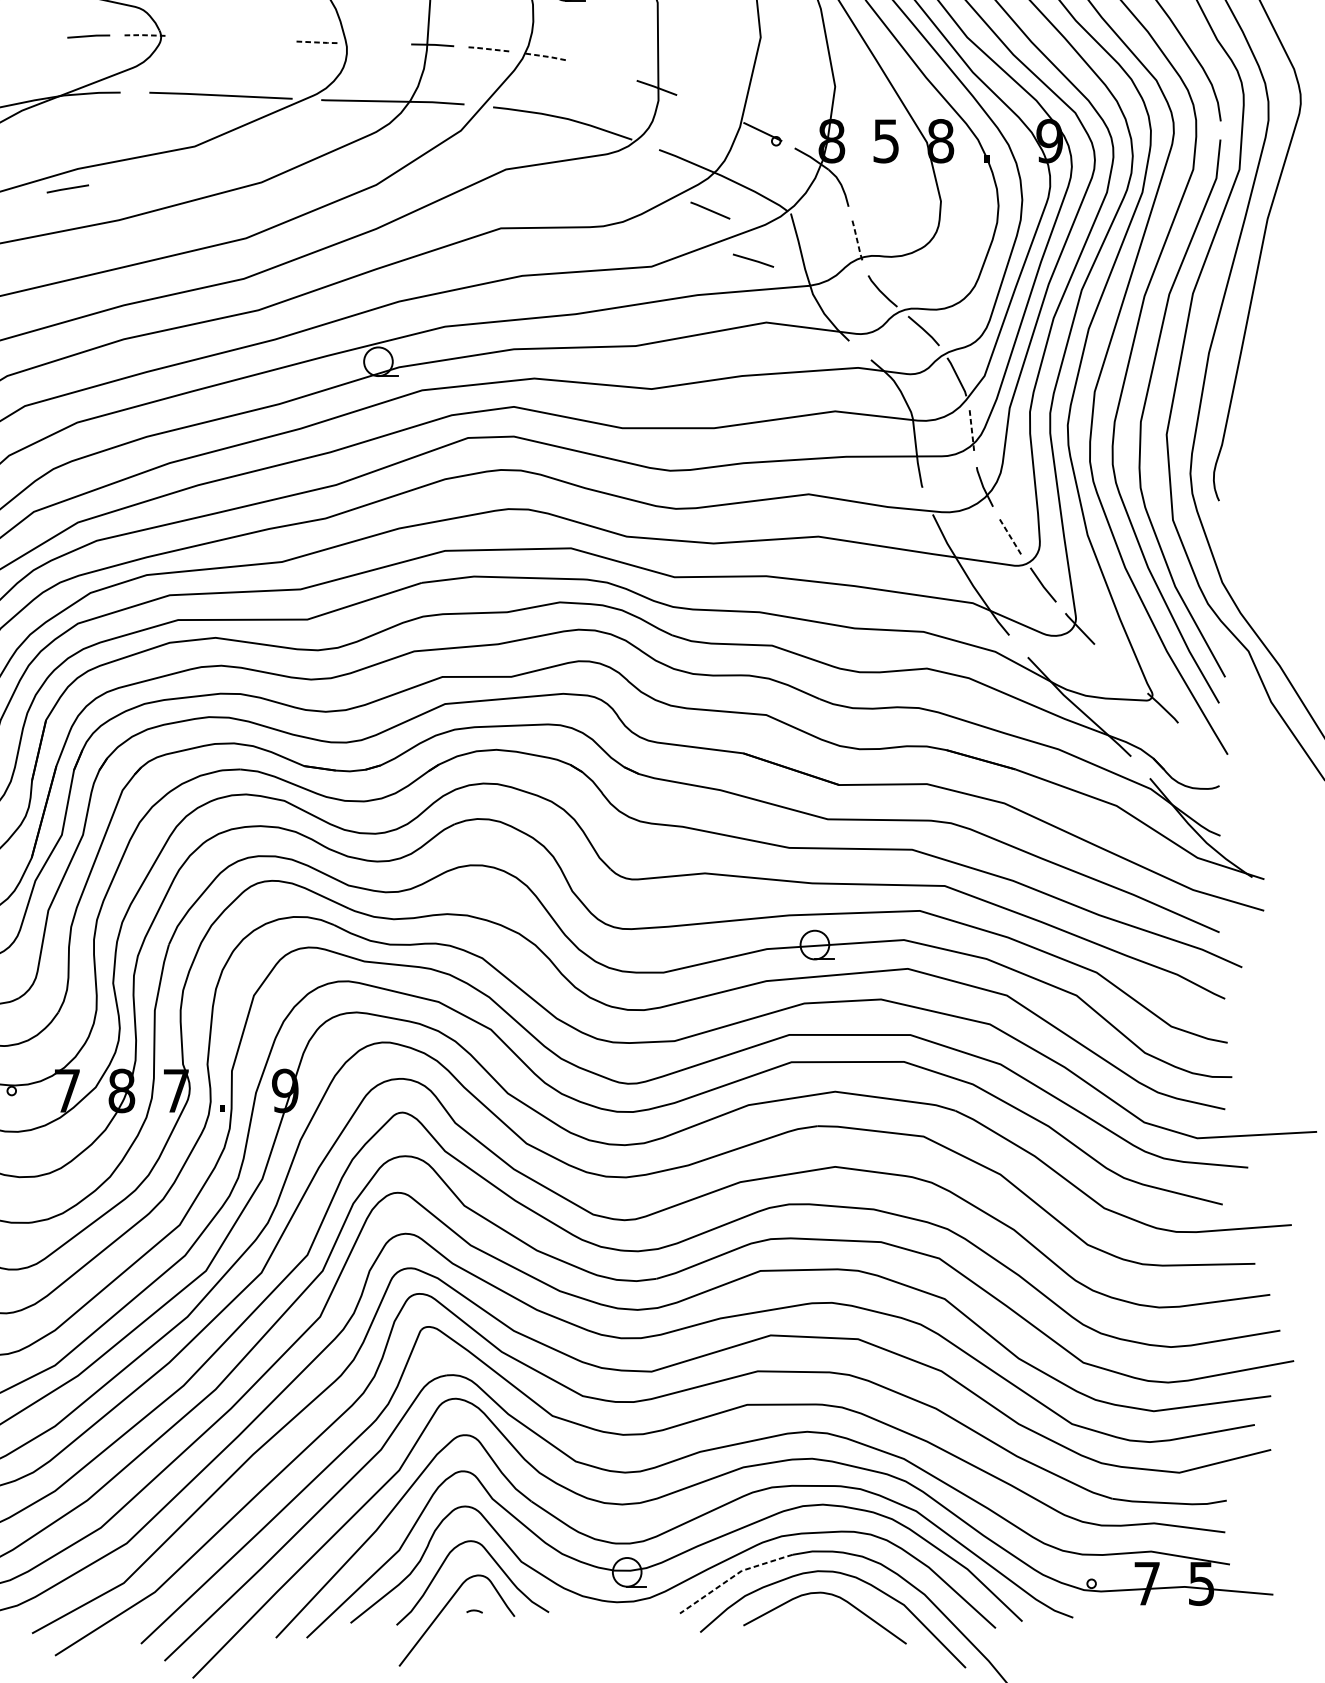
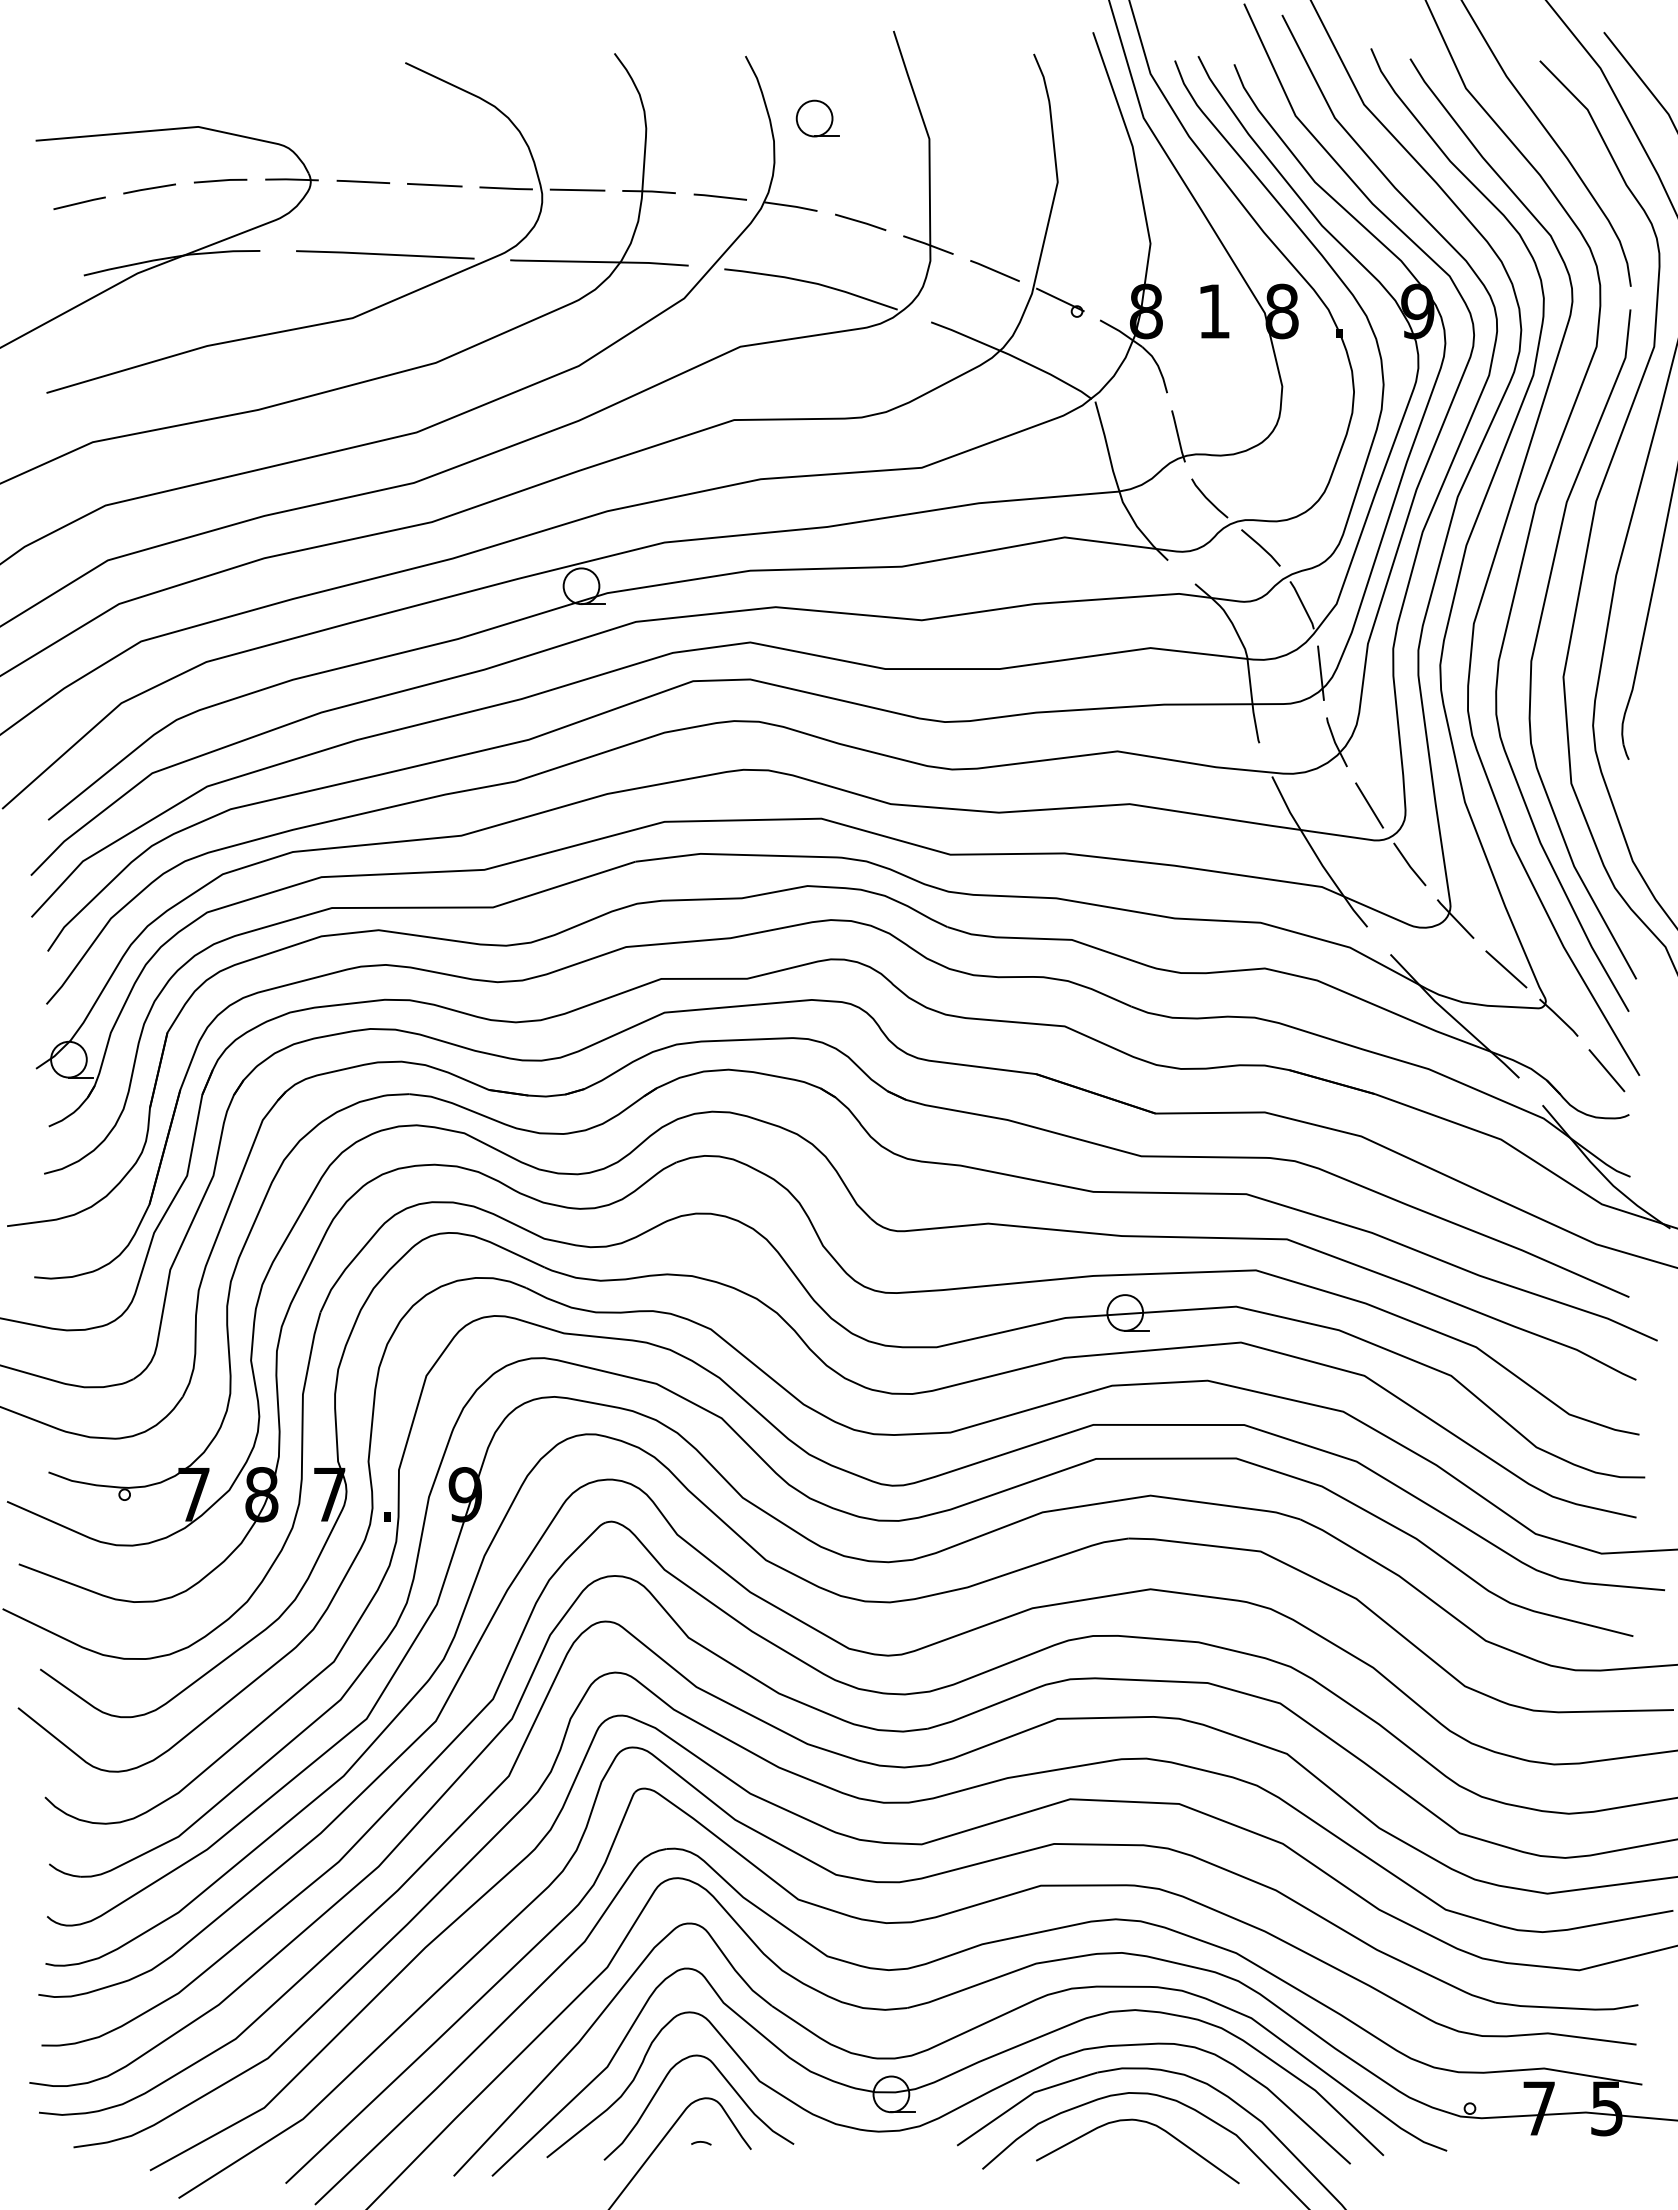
line: (145, 35) -> (291, 179), dashed -> solid
line: (203, 36) -> (363, 181), added
line: (260, 39) -> (434, 184), added
line: (319, 42) -> (507, 188), dashed -> solid
line: (375, 43) -> (577, 189), added
line: (489, 48) -> (719, 196), dashed -> solid
line: (547, 56) -> (791, 206), dashed -> solid
text: (885, 141) -> (1213, 311), 5 -> 1
line: (67, 188) -> (149, 188), moved
line: (709, 210) -> (994, 270), moved
line: (857, 242) -> (1178, 437), dashed -> solid
line: (753, 260) -> (860, 222), moved
line: (971, 431) -> (1320, 673), dashed -> solid
line: (1011, 538) -> (1370, 806), dashed -> solid
line: (1120, 669) -> (1506, 969), added
line: (1201, 750) -> (1606, 1070), added
line: (733, 1576) -> (1023, 2099), dashed -> solid

